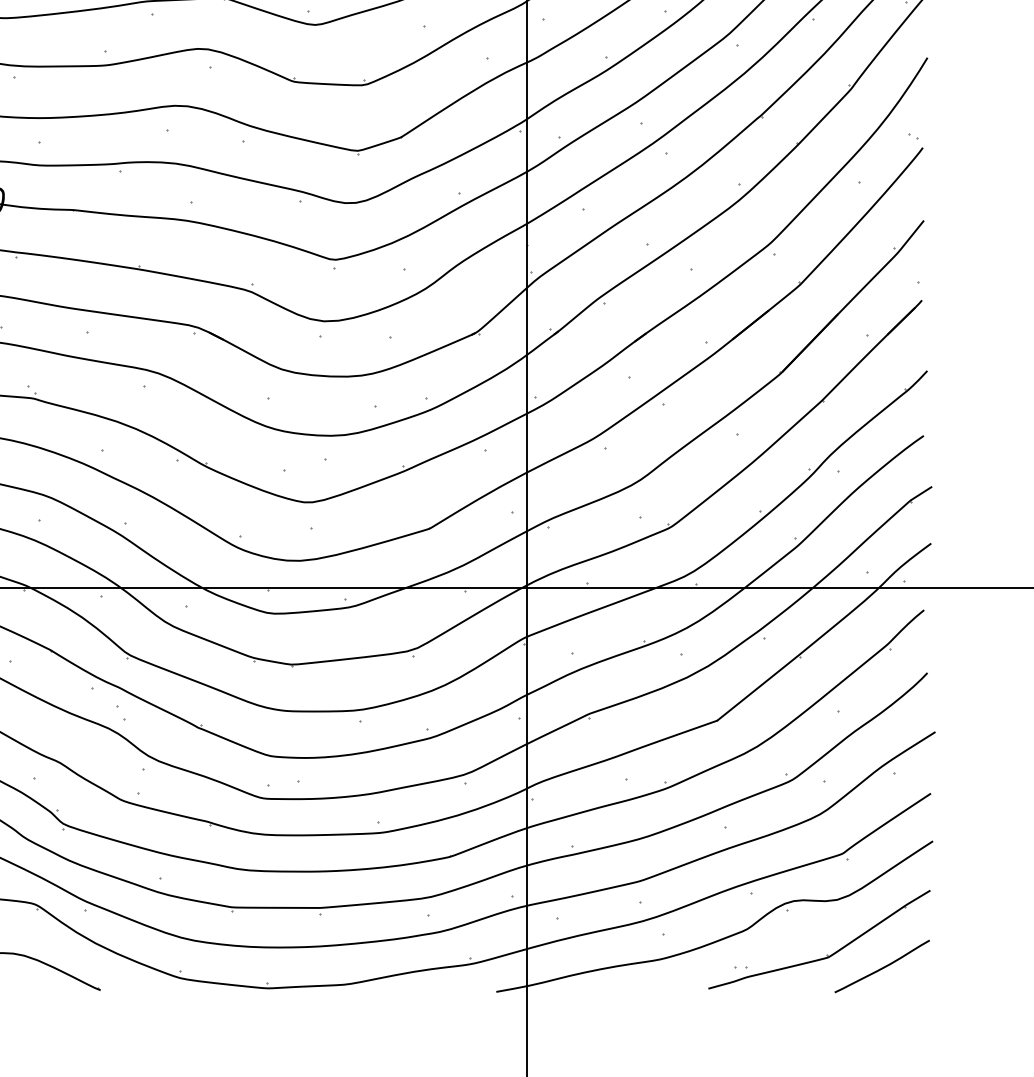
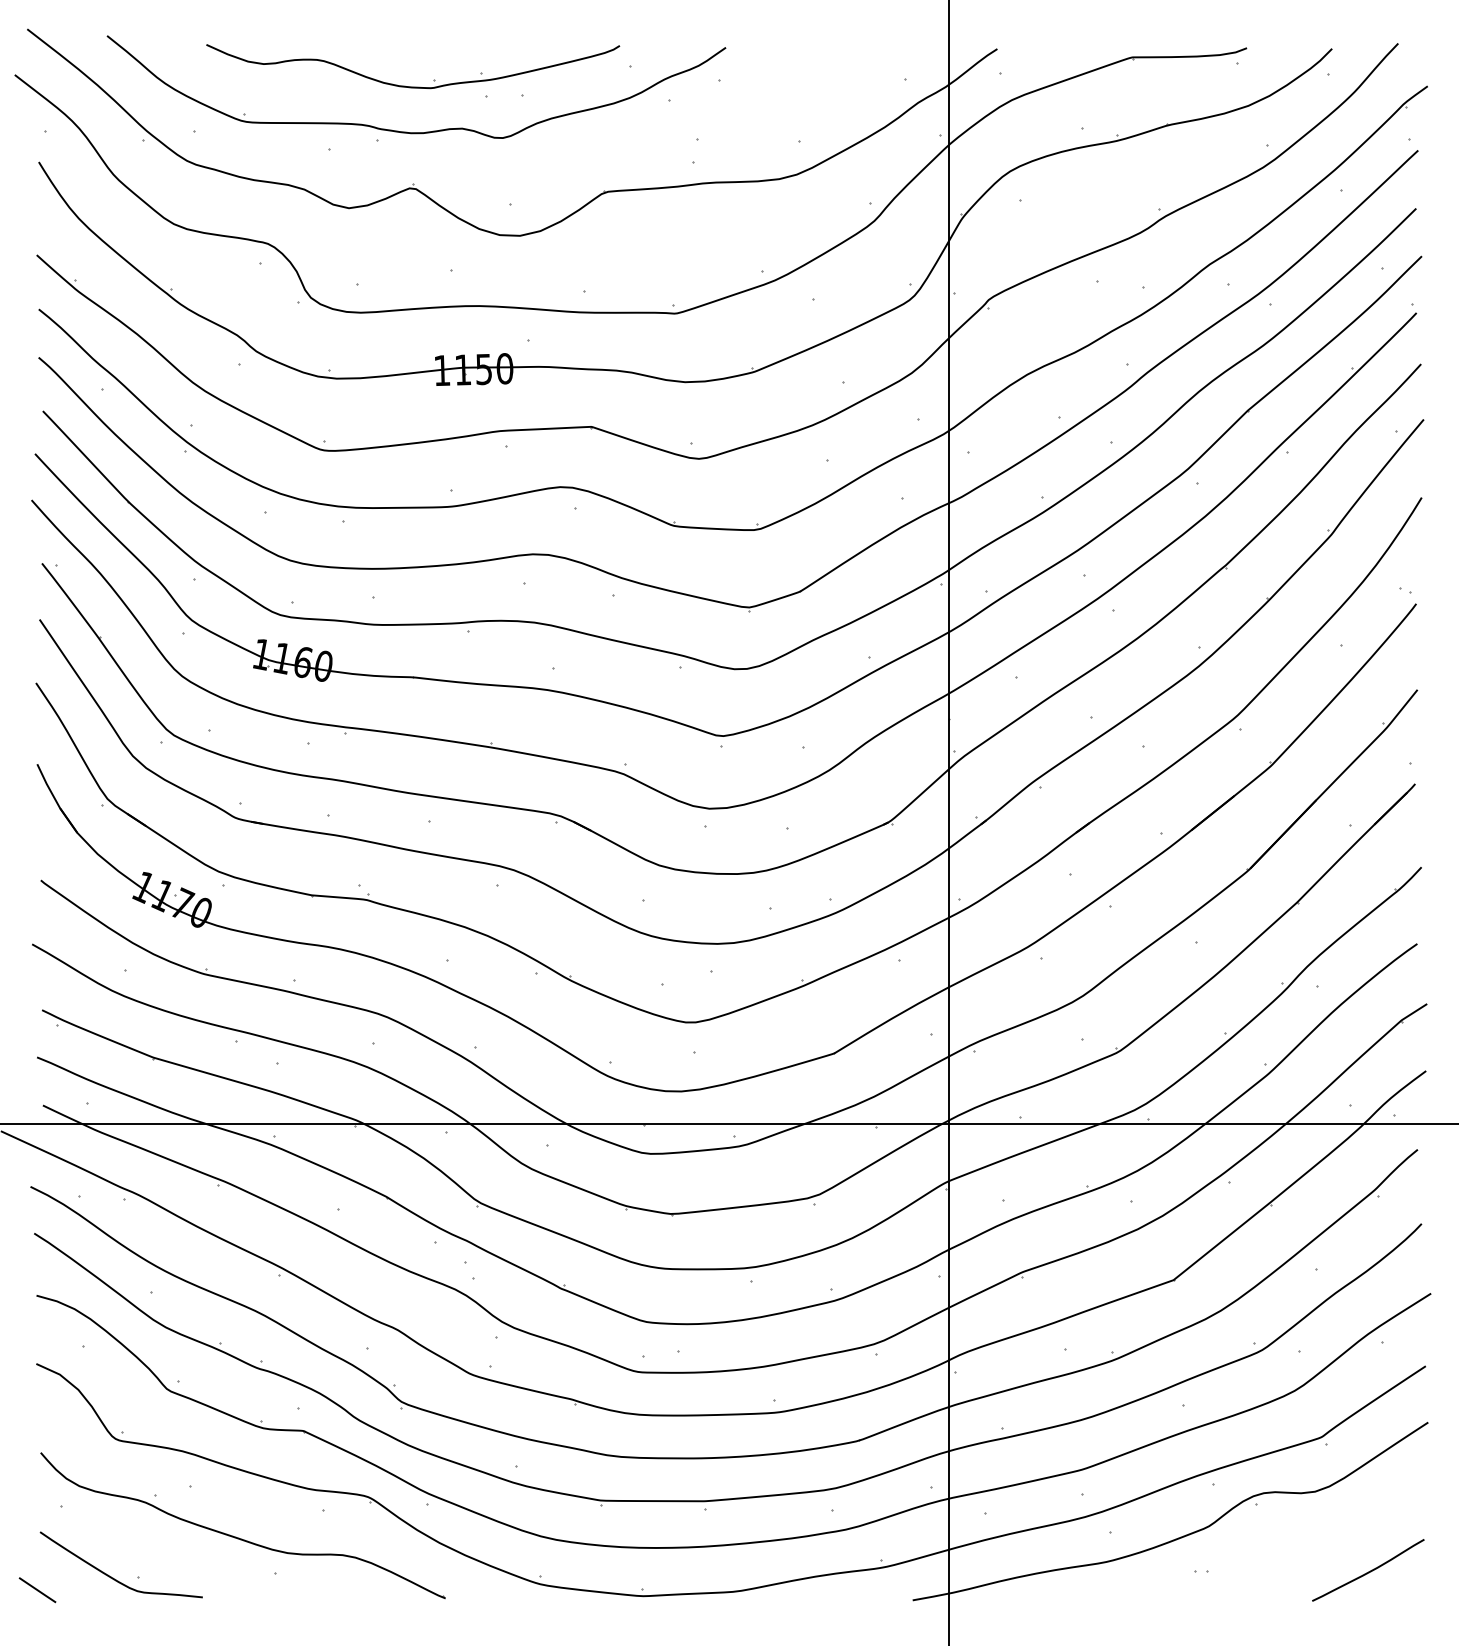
part: (827, 954) -> (1303, 1556), removed

